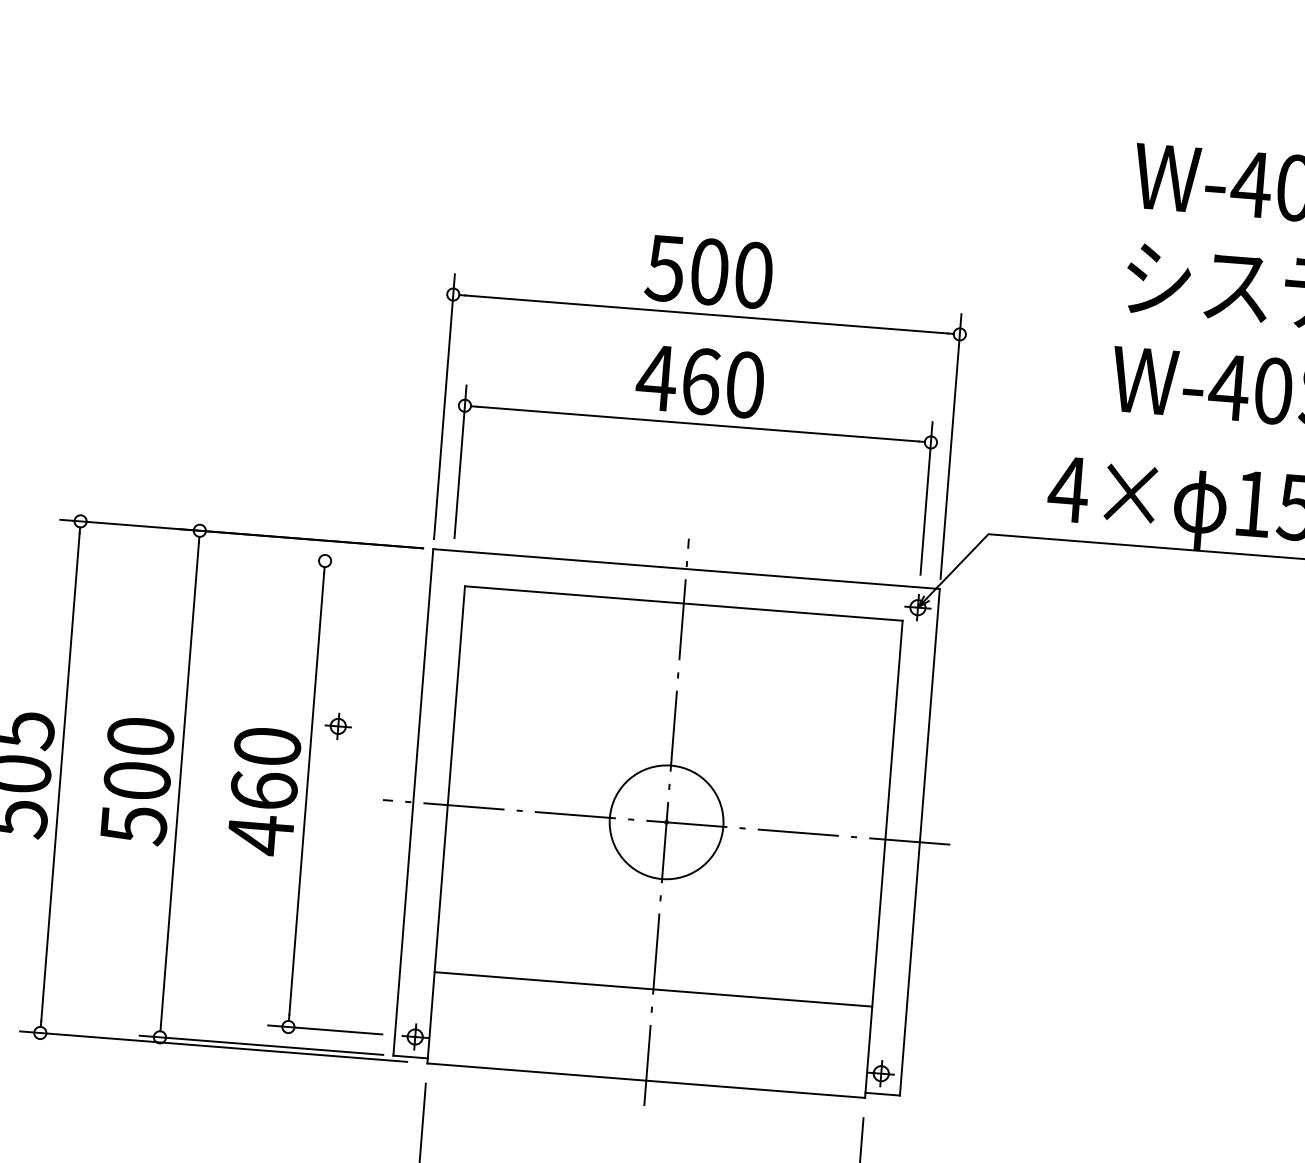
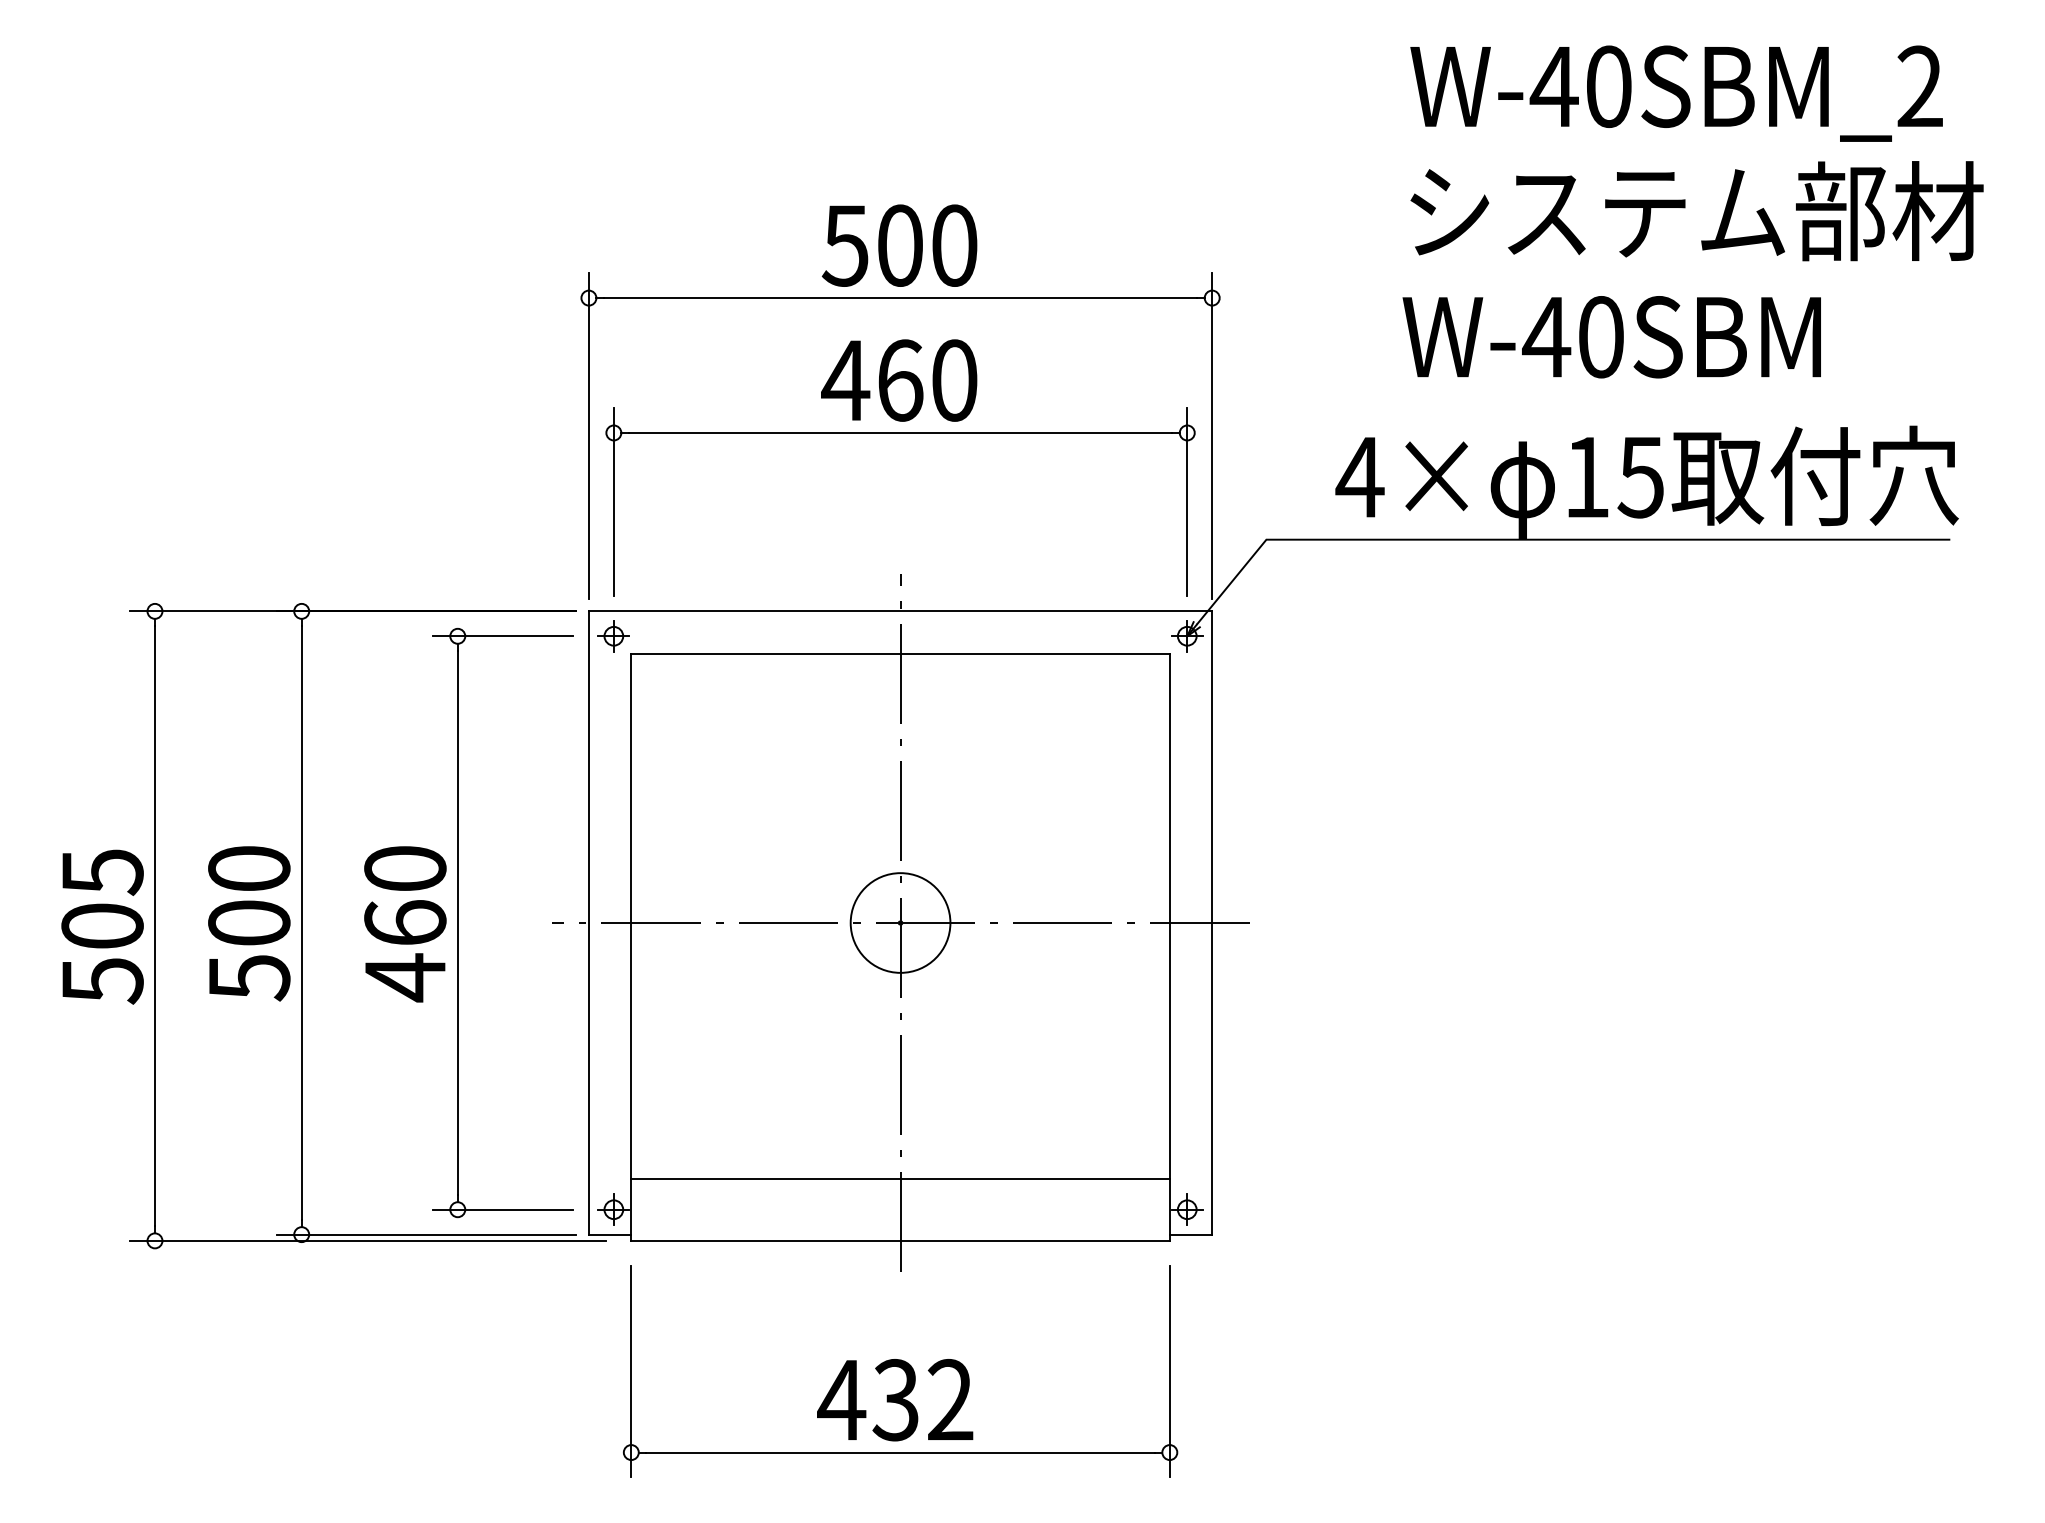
line: (361, 564) -> (502, 636), added
part: (338, 726) -> (613, 636), moved
circle: (666, 821) -> (900, 922), size x0.71
line: (653, 989) -> (900, 1178), moved

